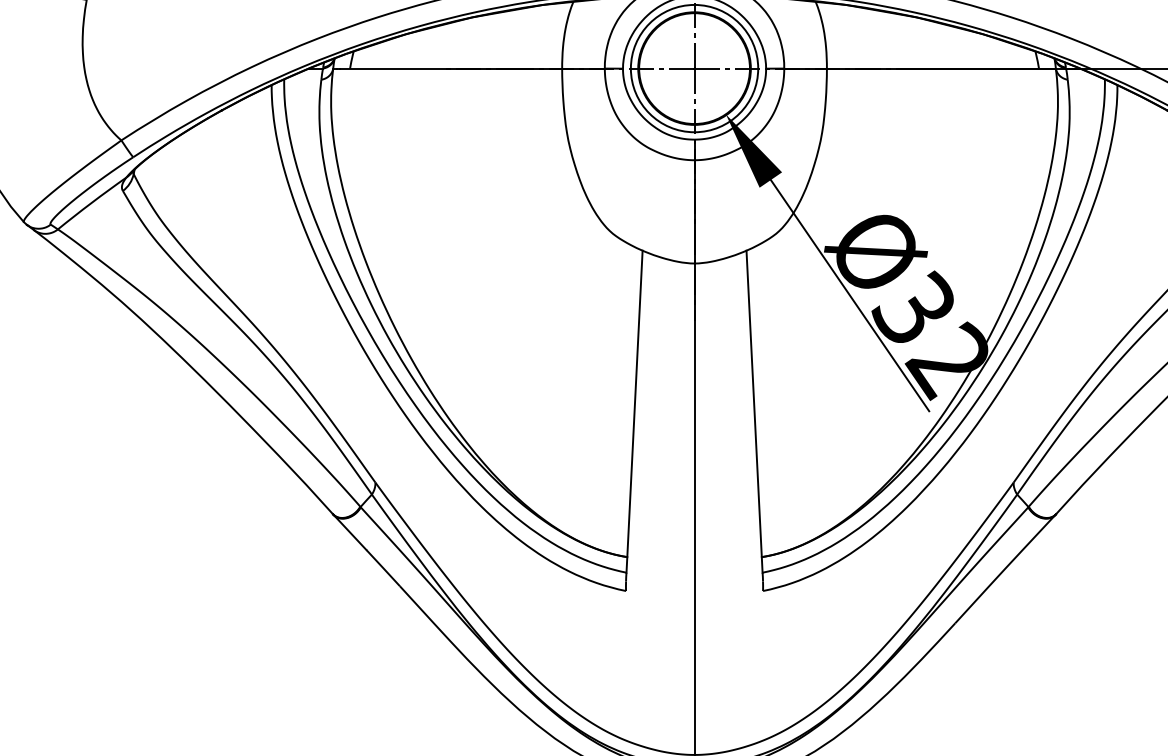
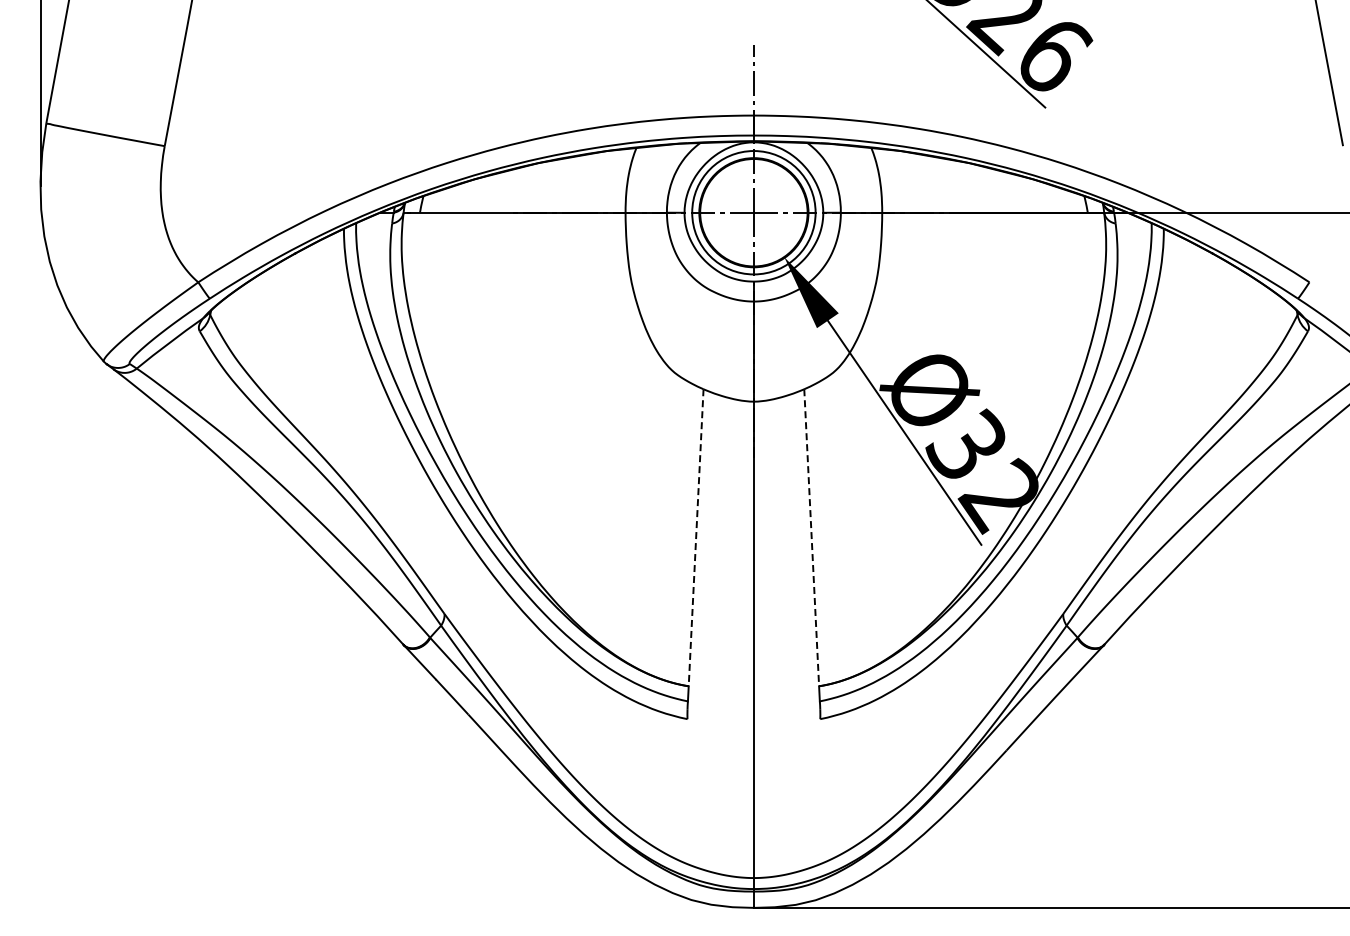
line: (635, 403) -> (696, 537), solid -> dashed
line: (753, 403) -> (811, 537), solid -> dashed

